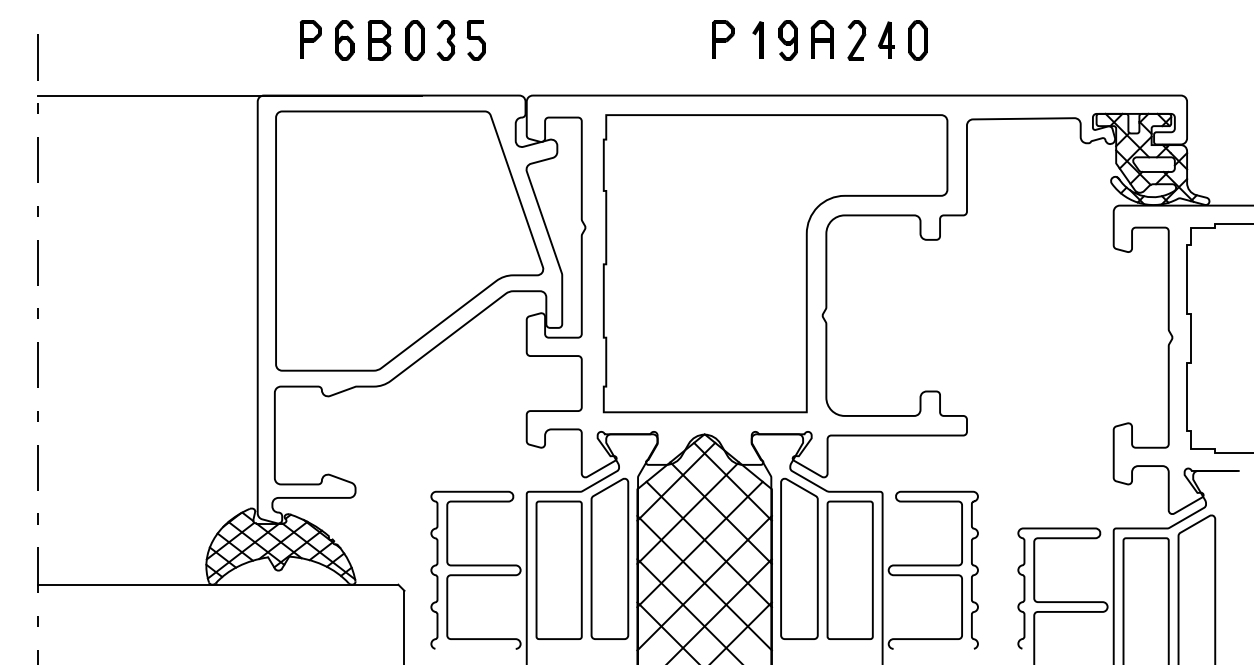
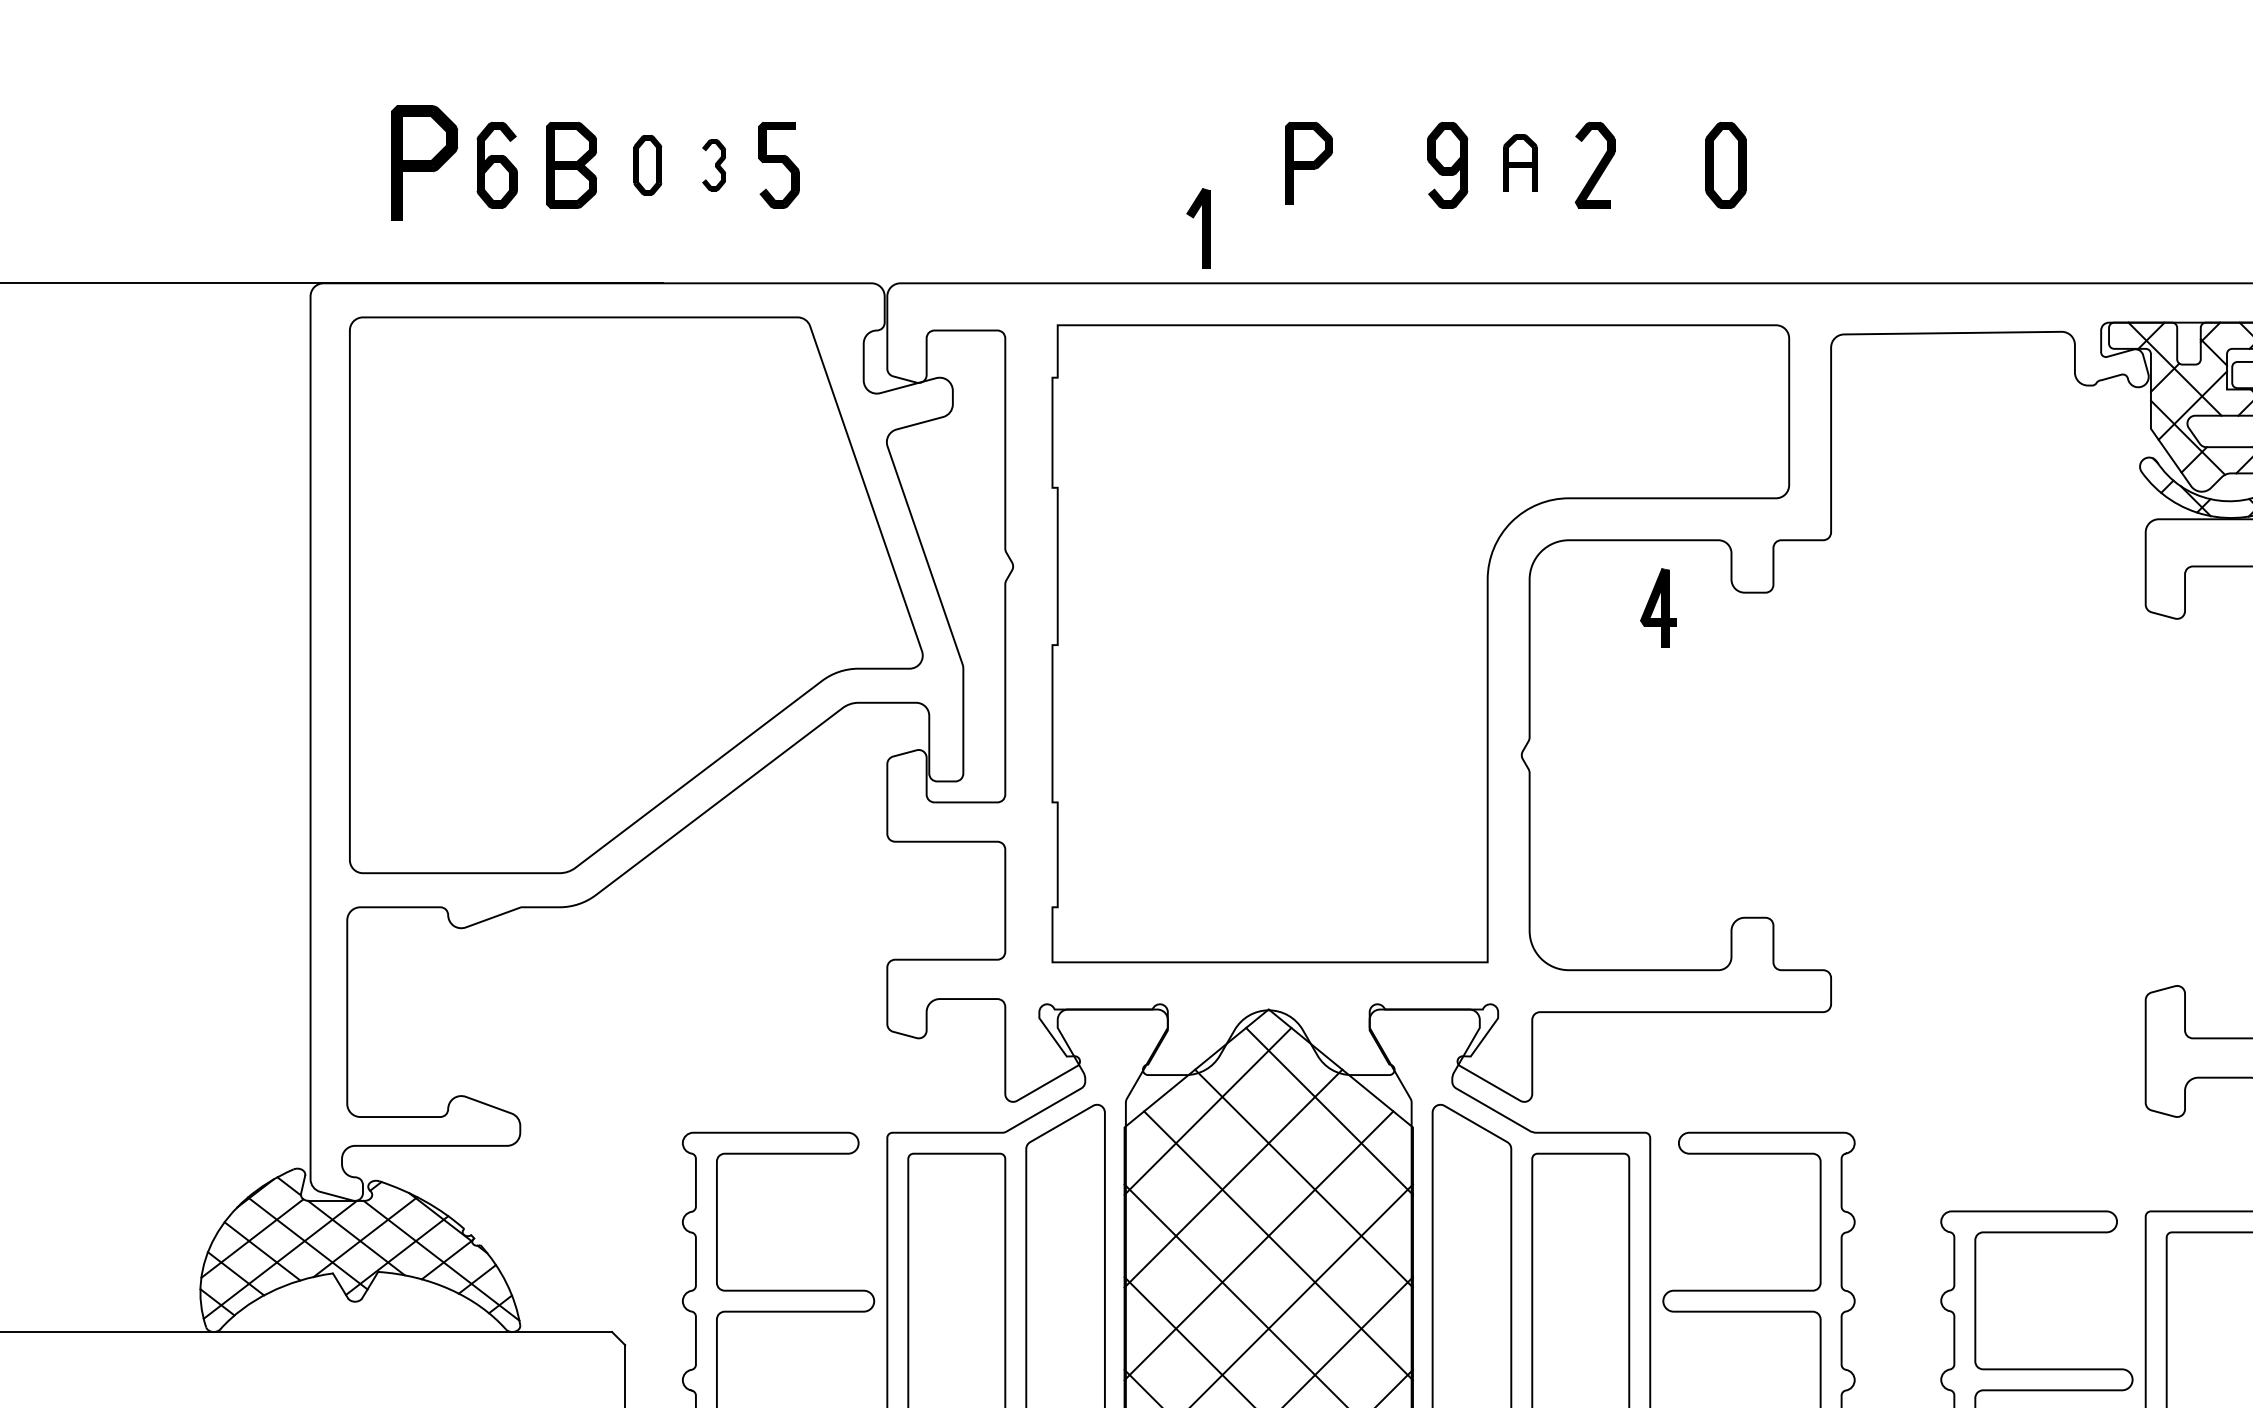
part: (310, 39) -> (423, 163), size x1.4
part: (757, 39) -> (1197, 227), moved
part: (821, 39) -> (1519, 163), size x0.7
part: (886, 39) -> (1658, 606), moved
part: (414, 40) -> (646, 165), size x0.7
part: (445, 40) -> (713, 165), size x0.6

